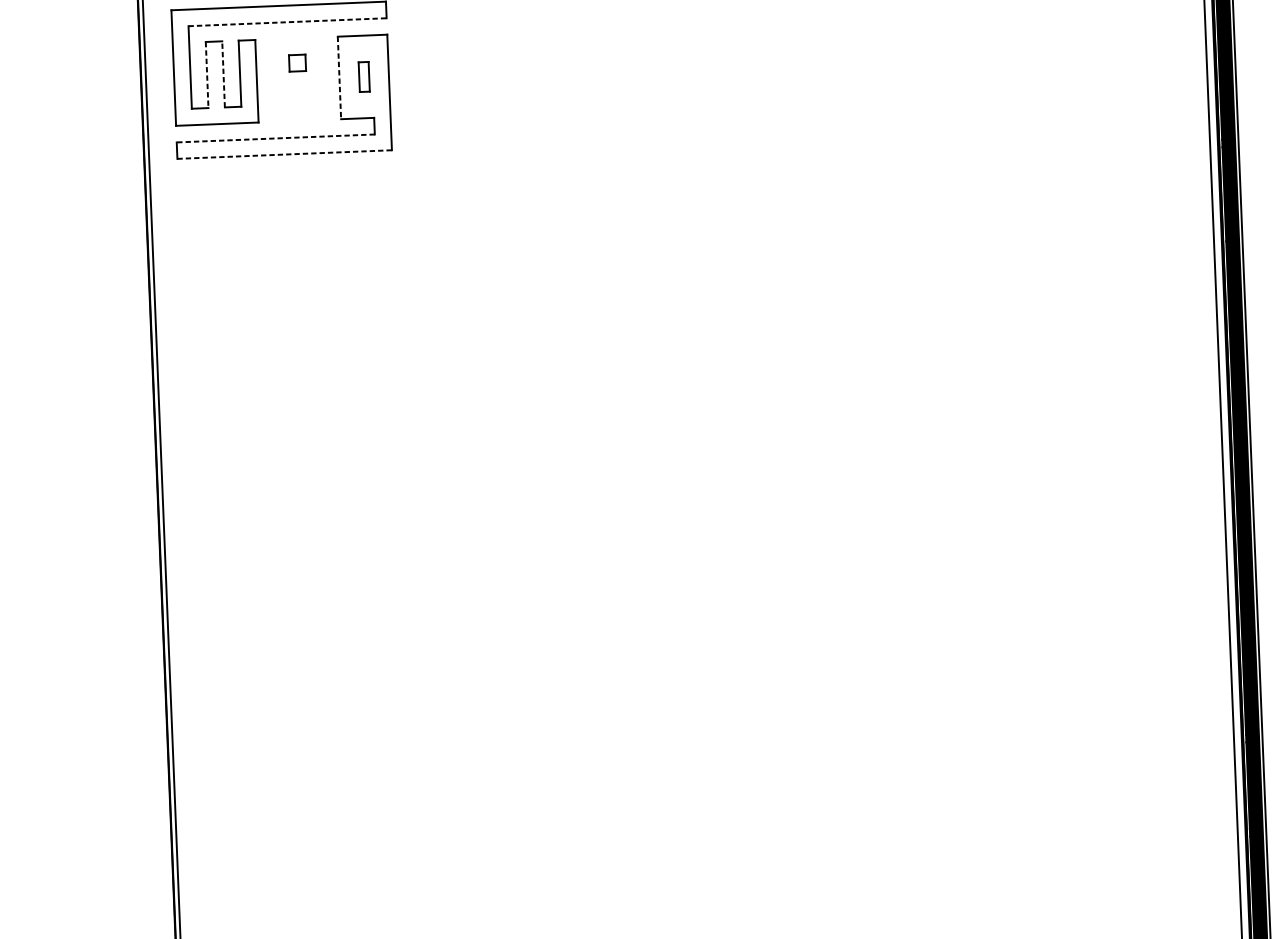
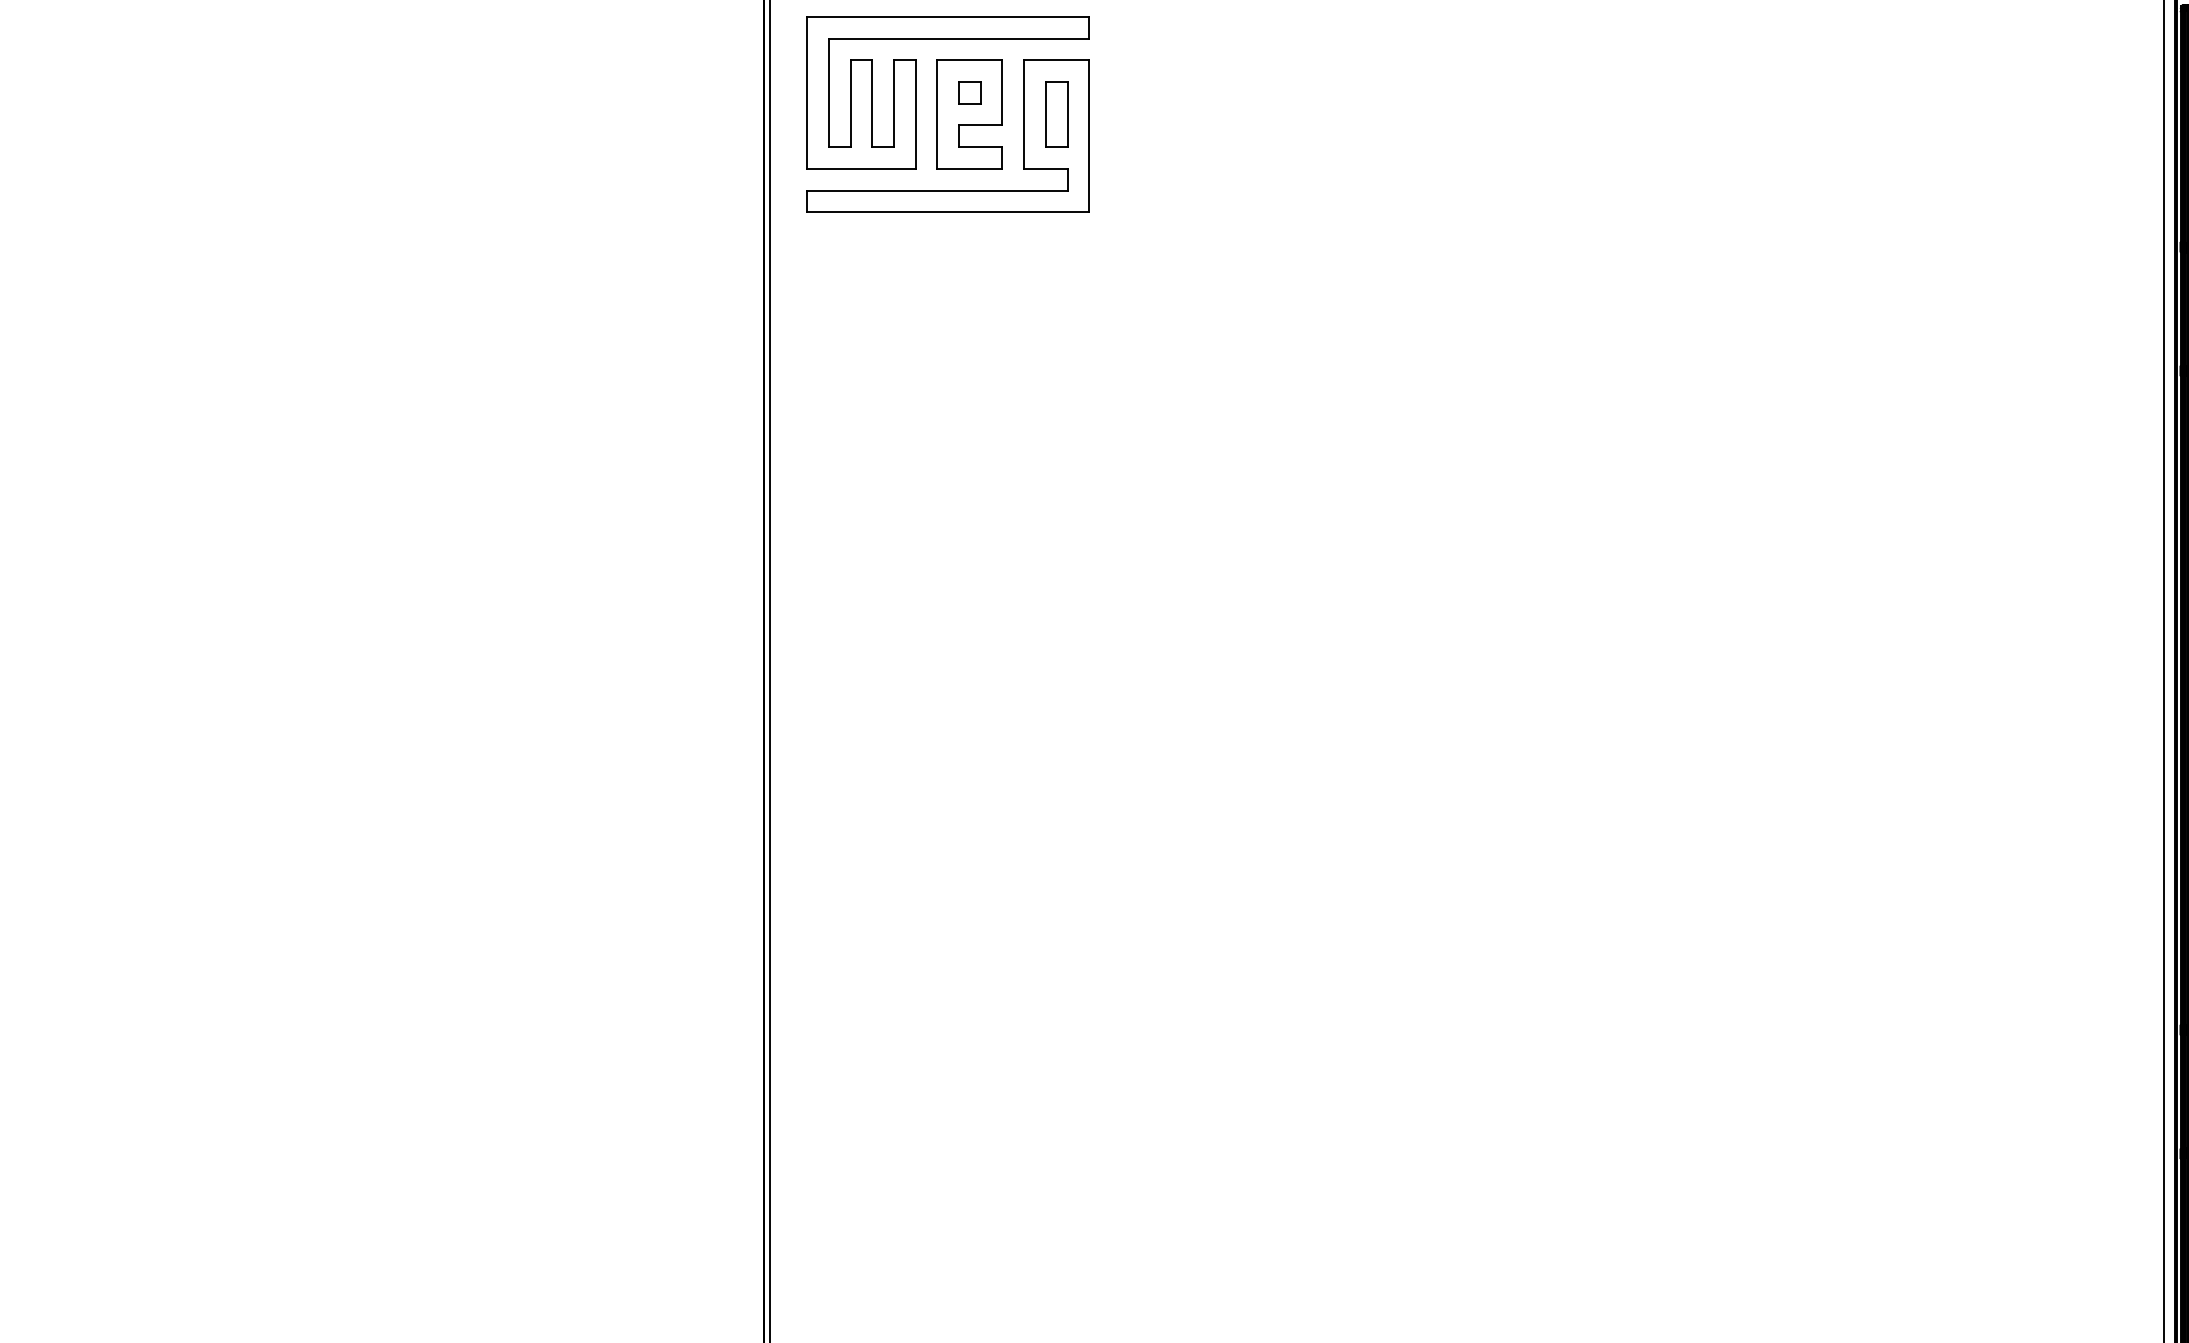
line: (287, 22) -> (959, 38), dashed -> solid
line: (223, 74) -> (872, 103), dashed -> solid
line: (207, 75) -> (850, 104), dashed -> solid
part: (363, 76) -> (1056, 114), size x1.67
line: (339, 77) -> (1024, 114), dashed -> solid
part: (297, 79) -> (969, 114), added
line: (275, 138) -> (936, 190), dashed -> solid
line: (284, 154) -> (948, 212), dashed -> solid

